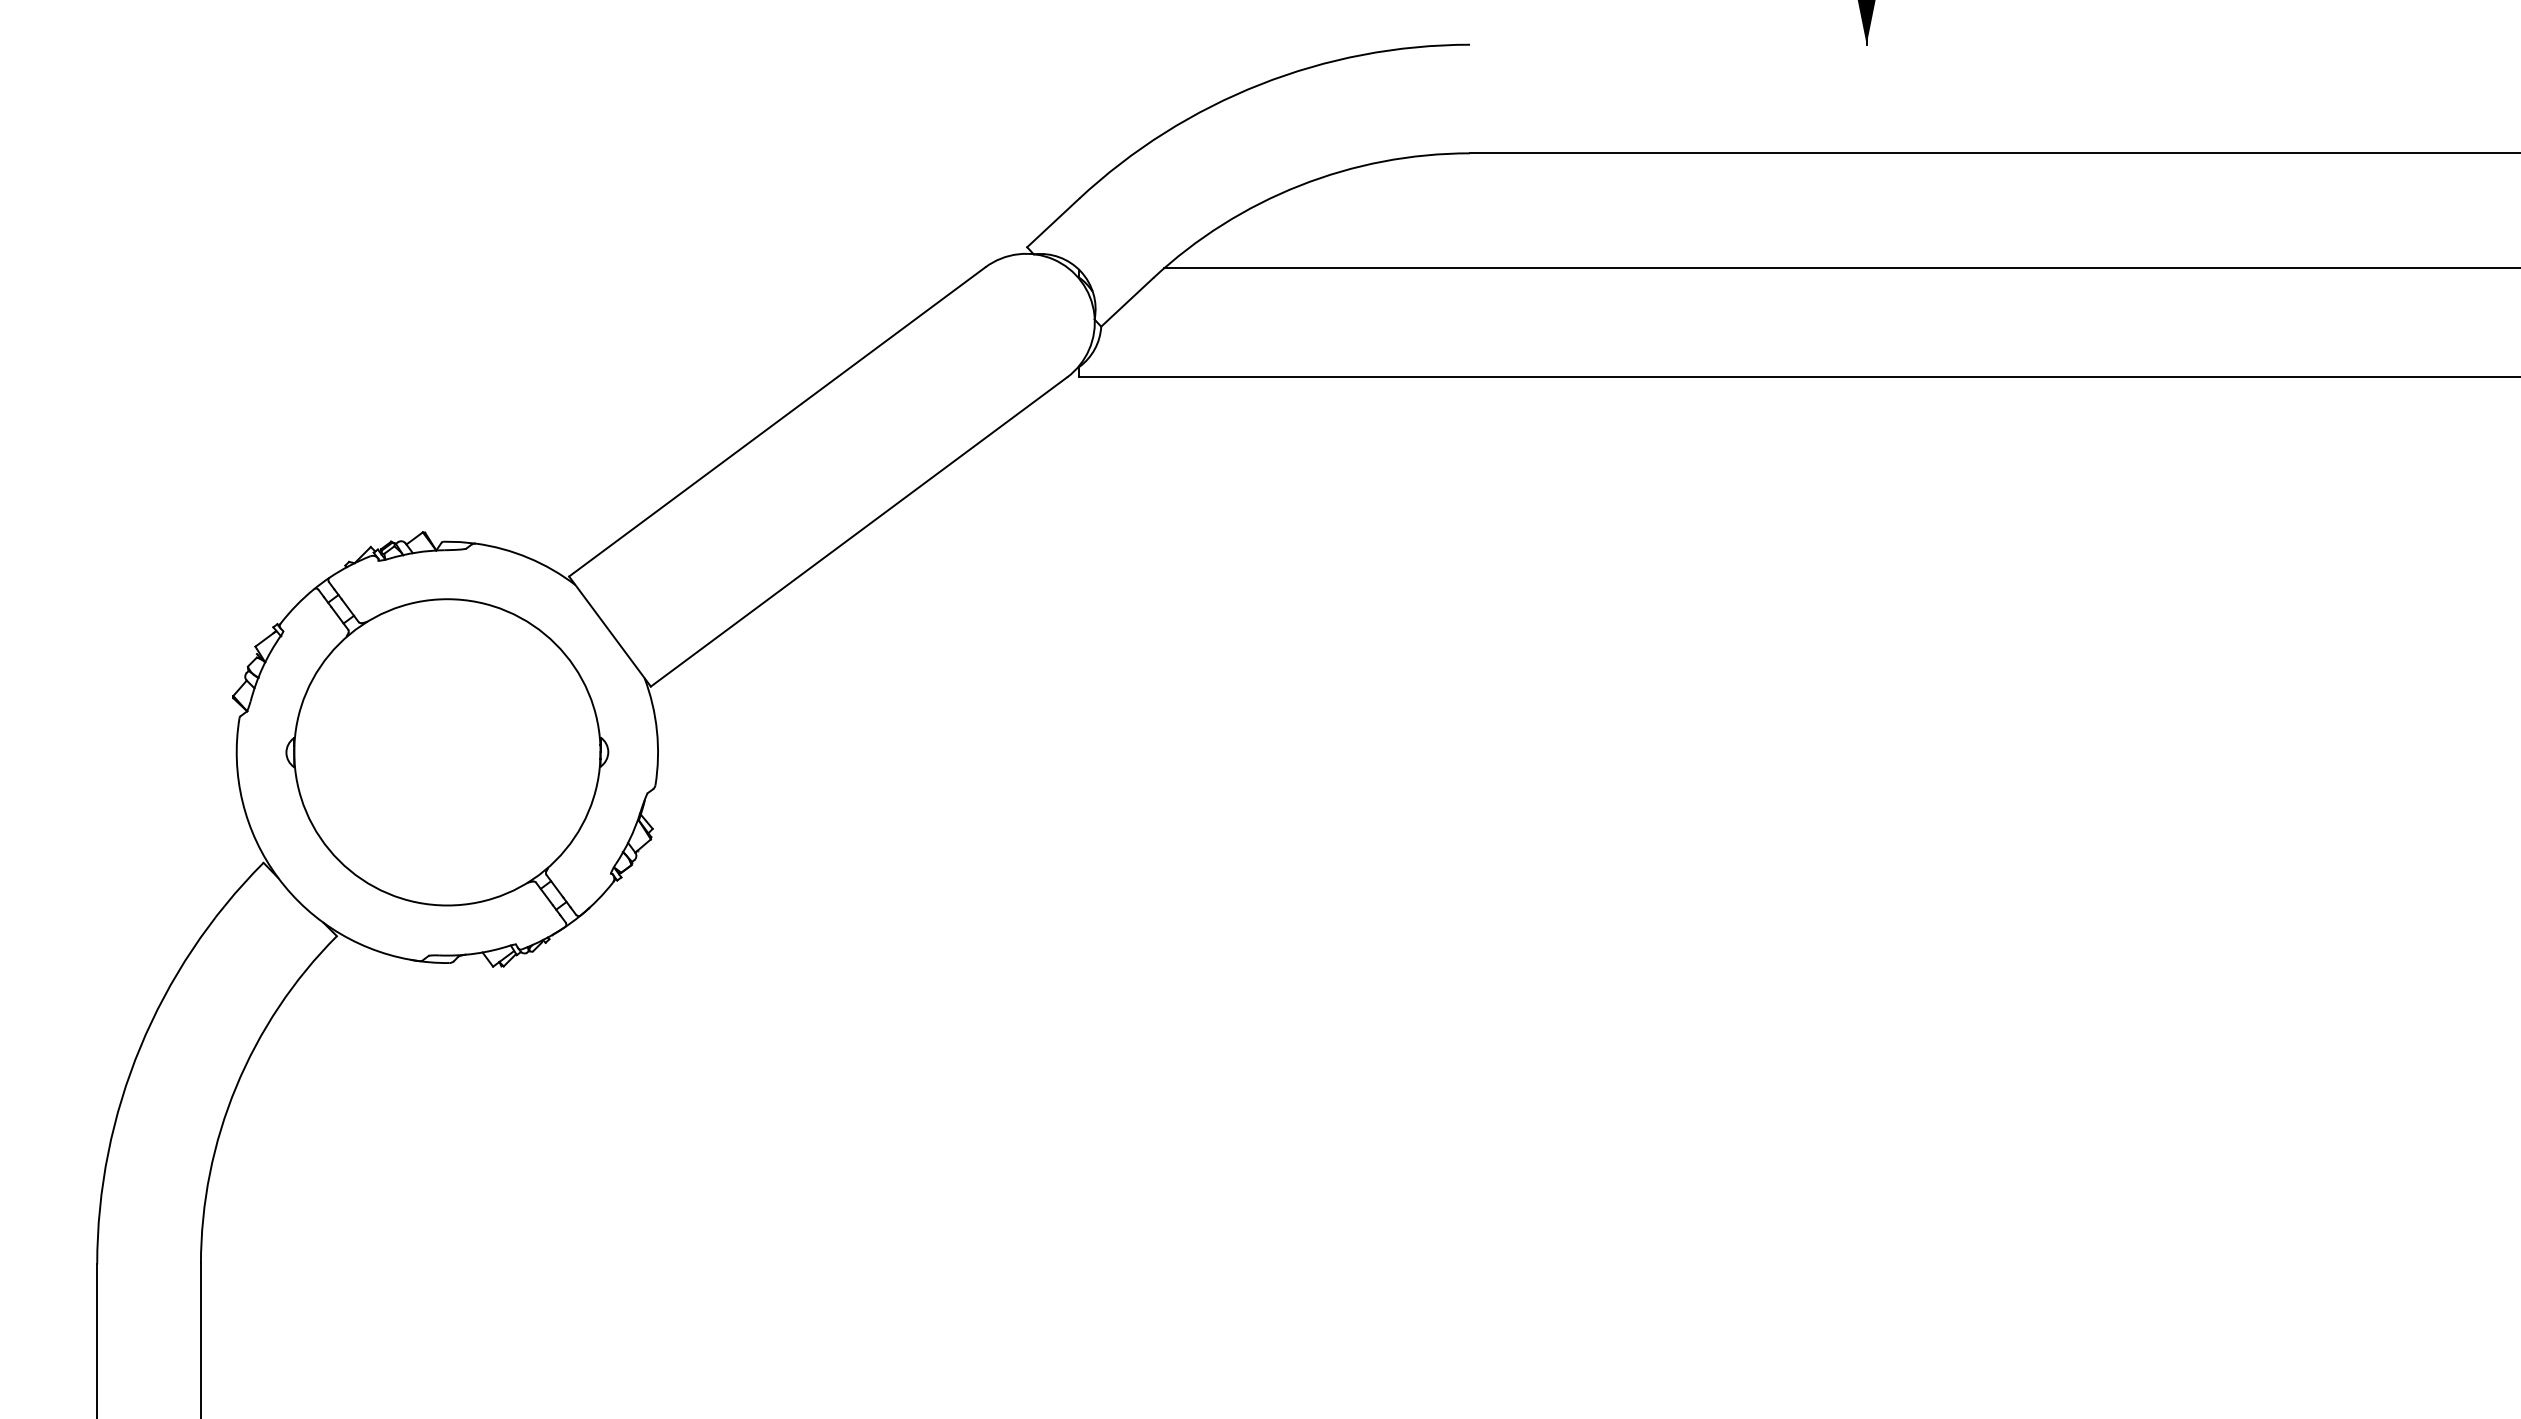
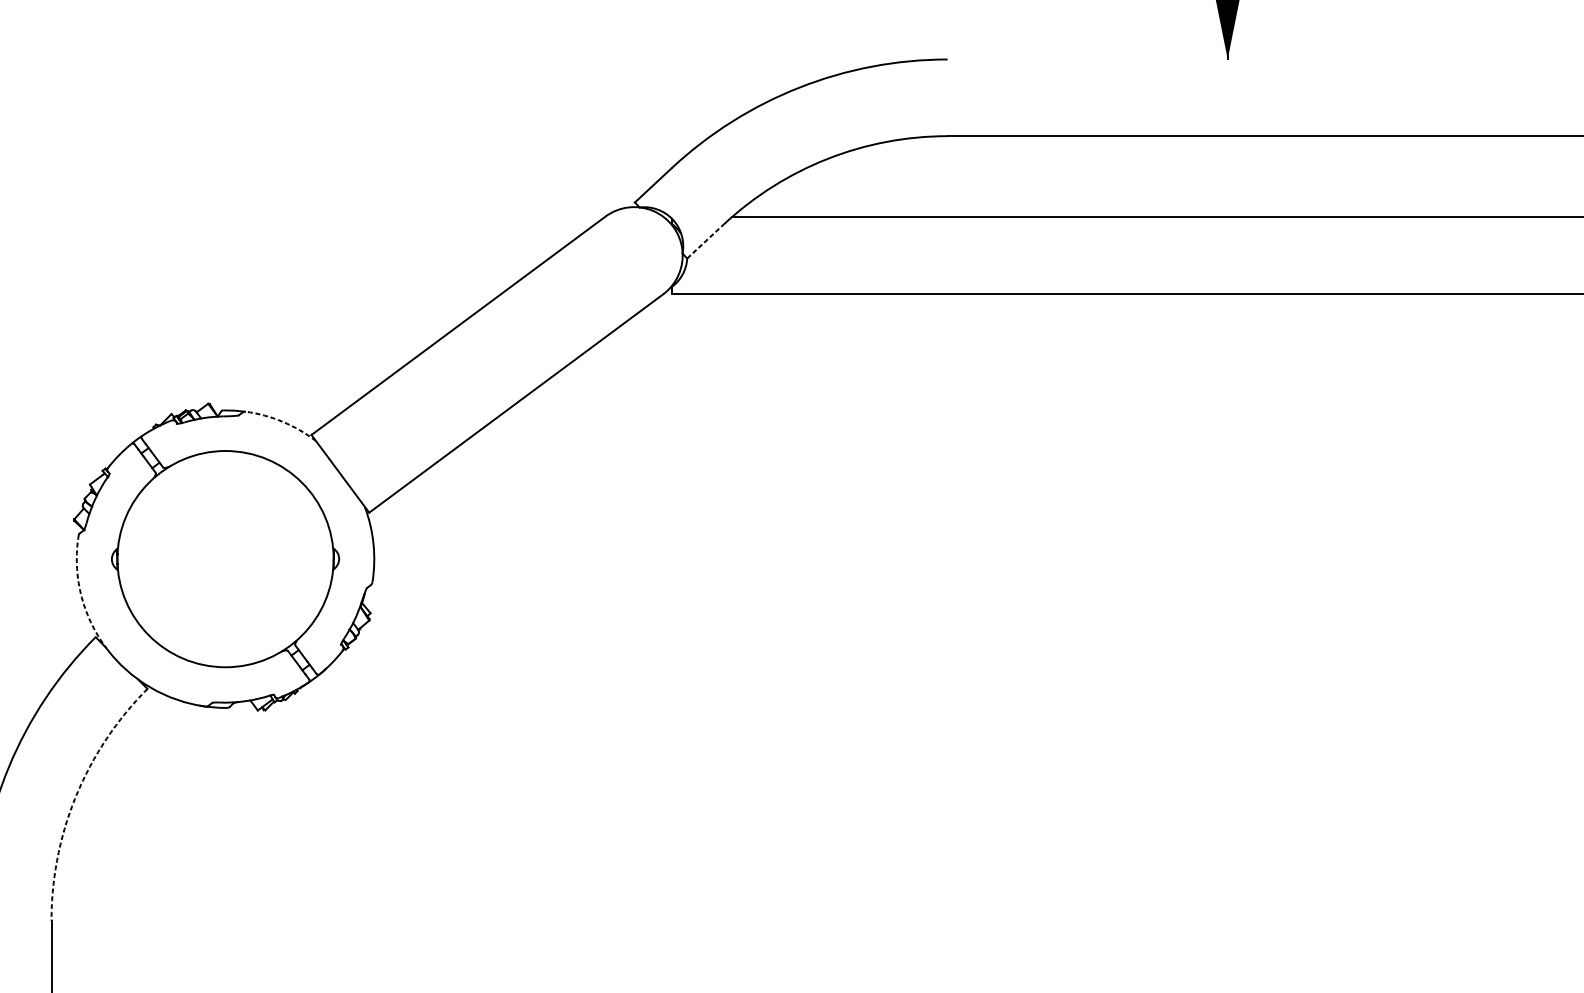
line: (1127, 302) -> (705, 241), solid -> dashed
arc: (528, 557) -> (282, 421), solid -> dashed
arc: (242, 802) -> (80, 594), solid -> dashed
arc: (236, 1086) -> (76, 795), solid -> dashed

